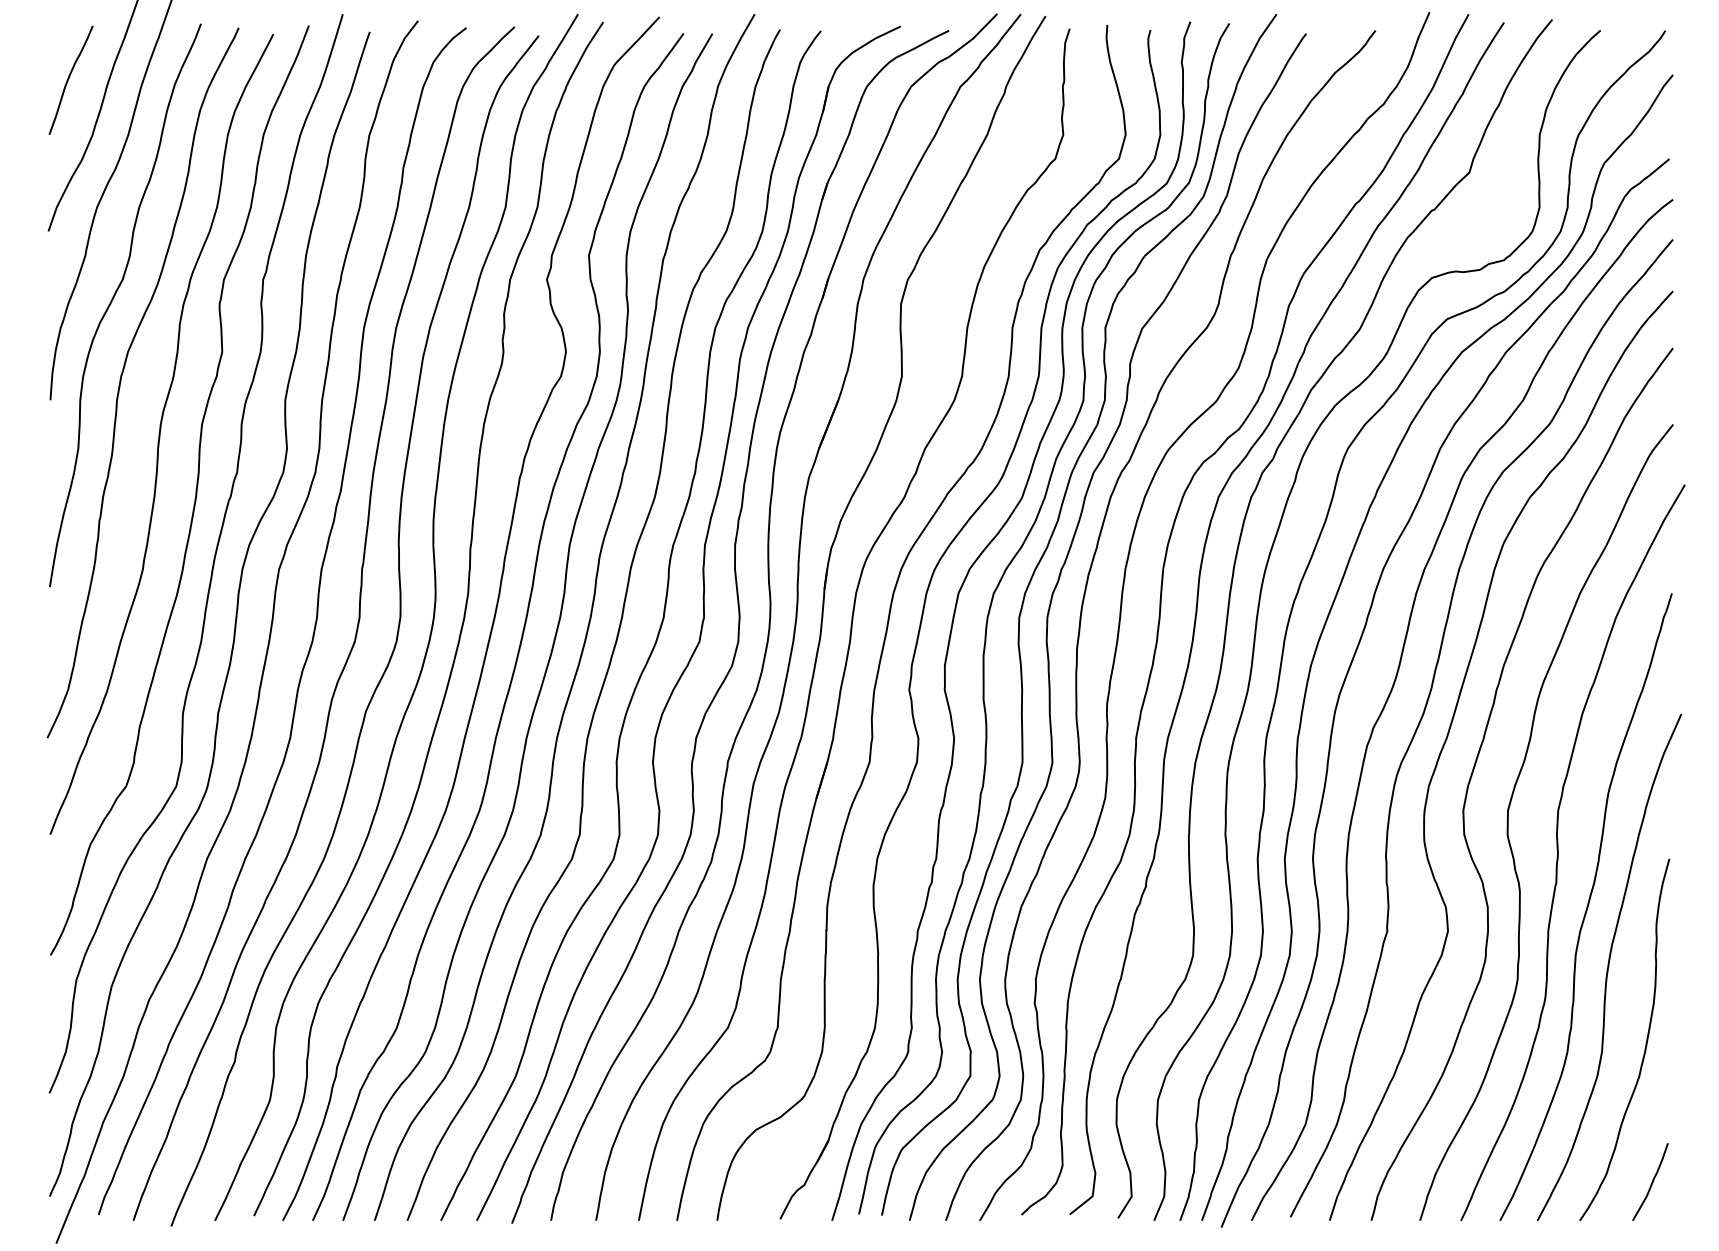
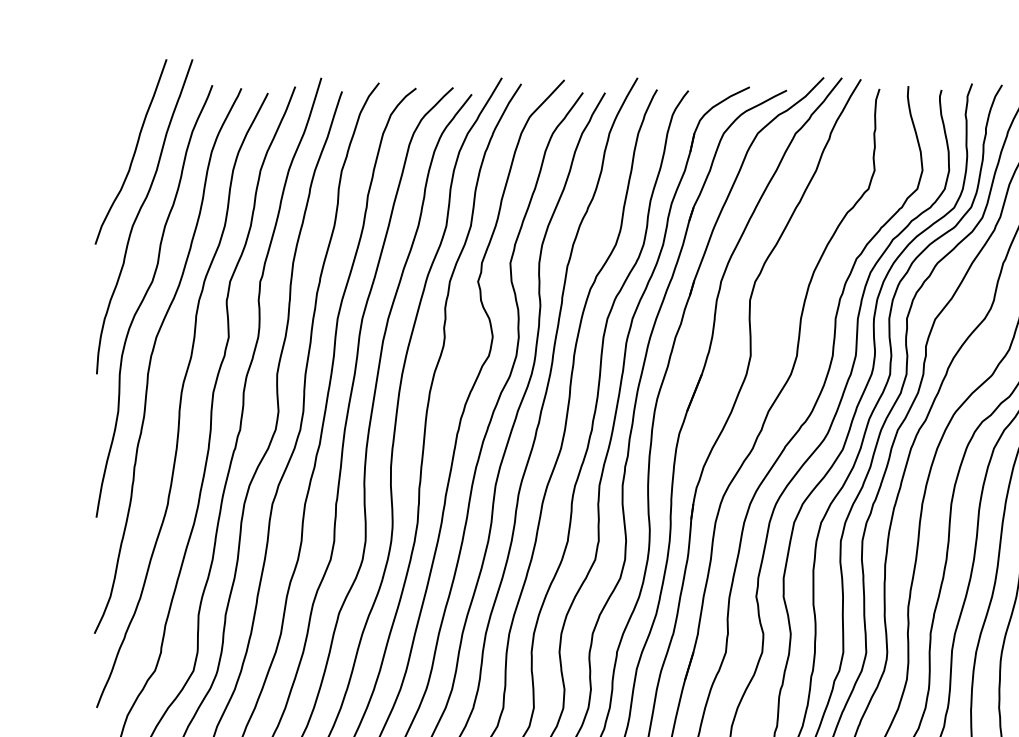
curve: (69, 79) -> (111, 127), removed

